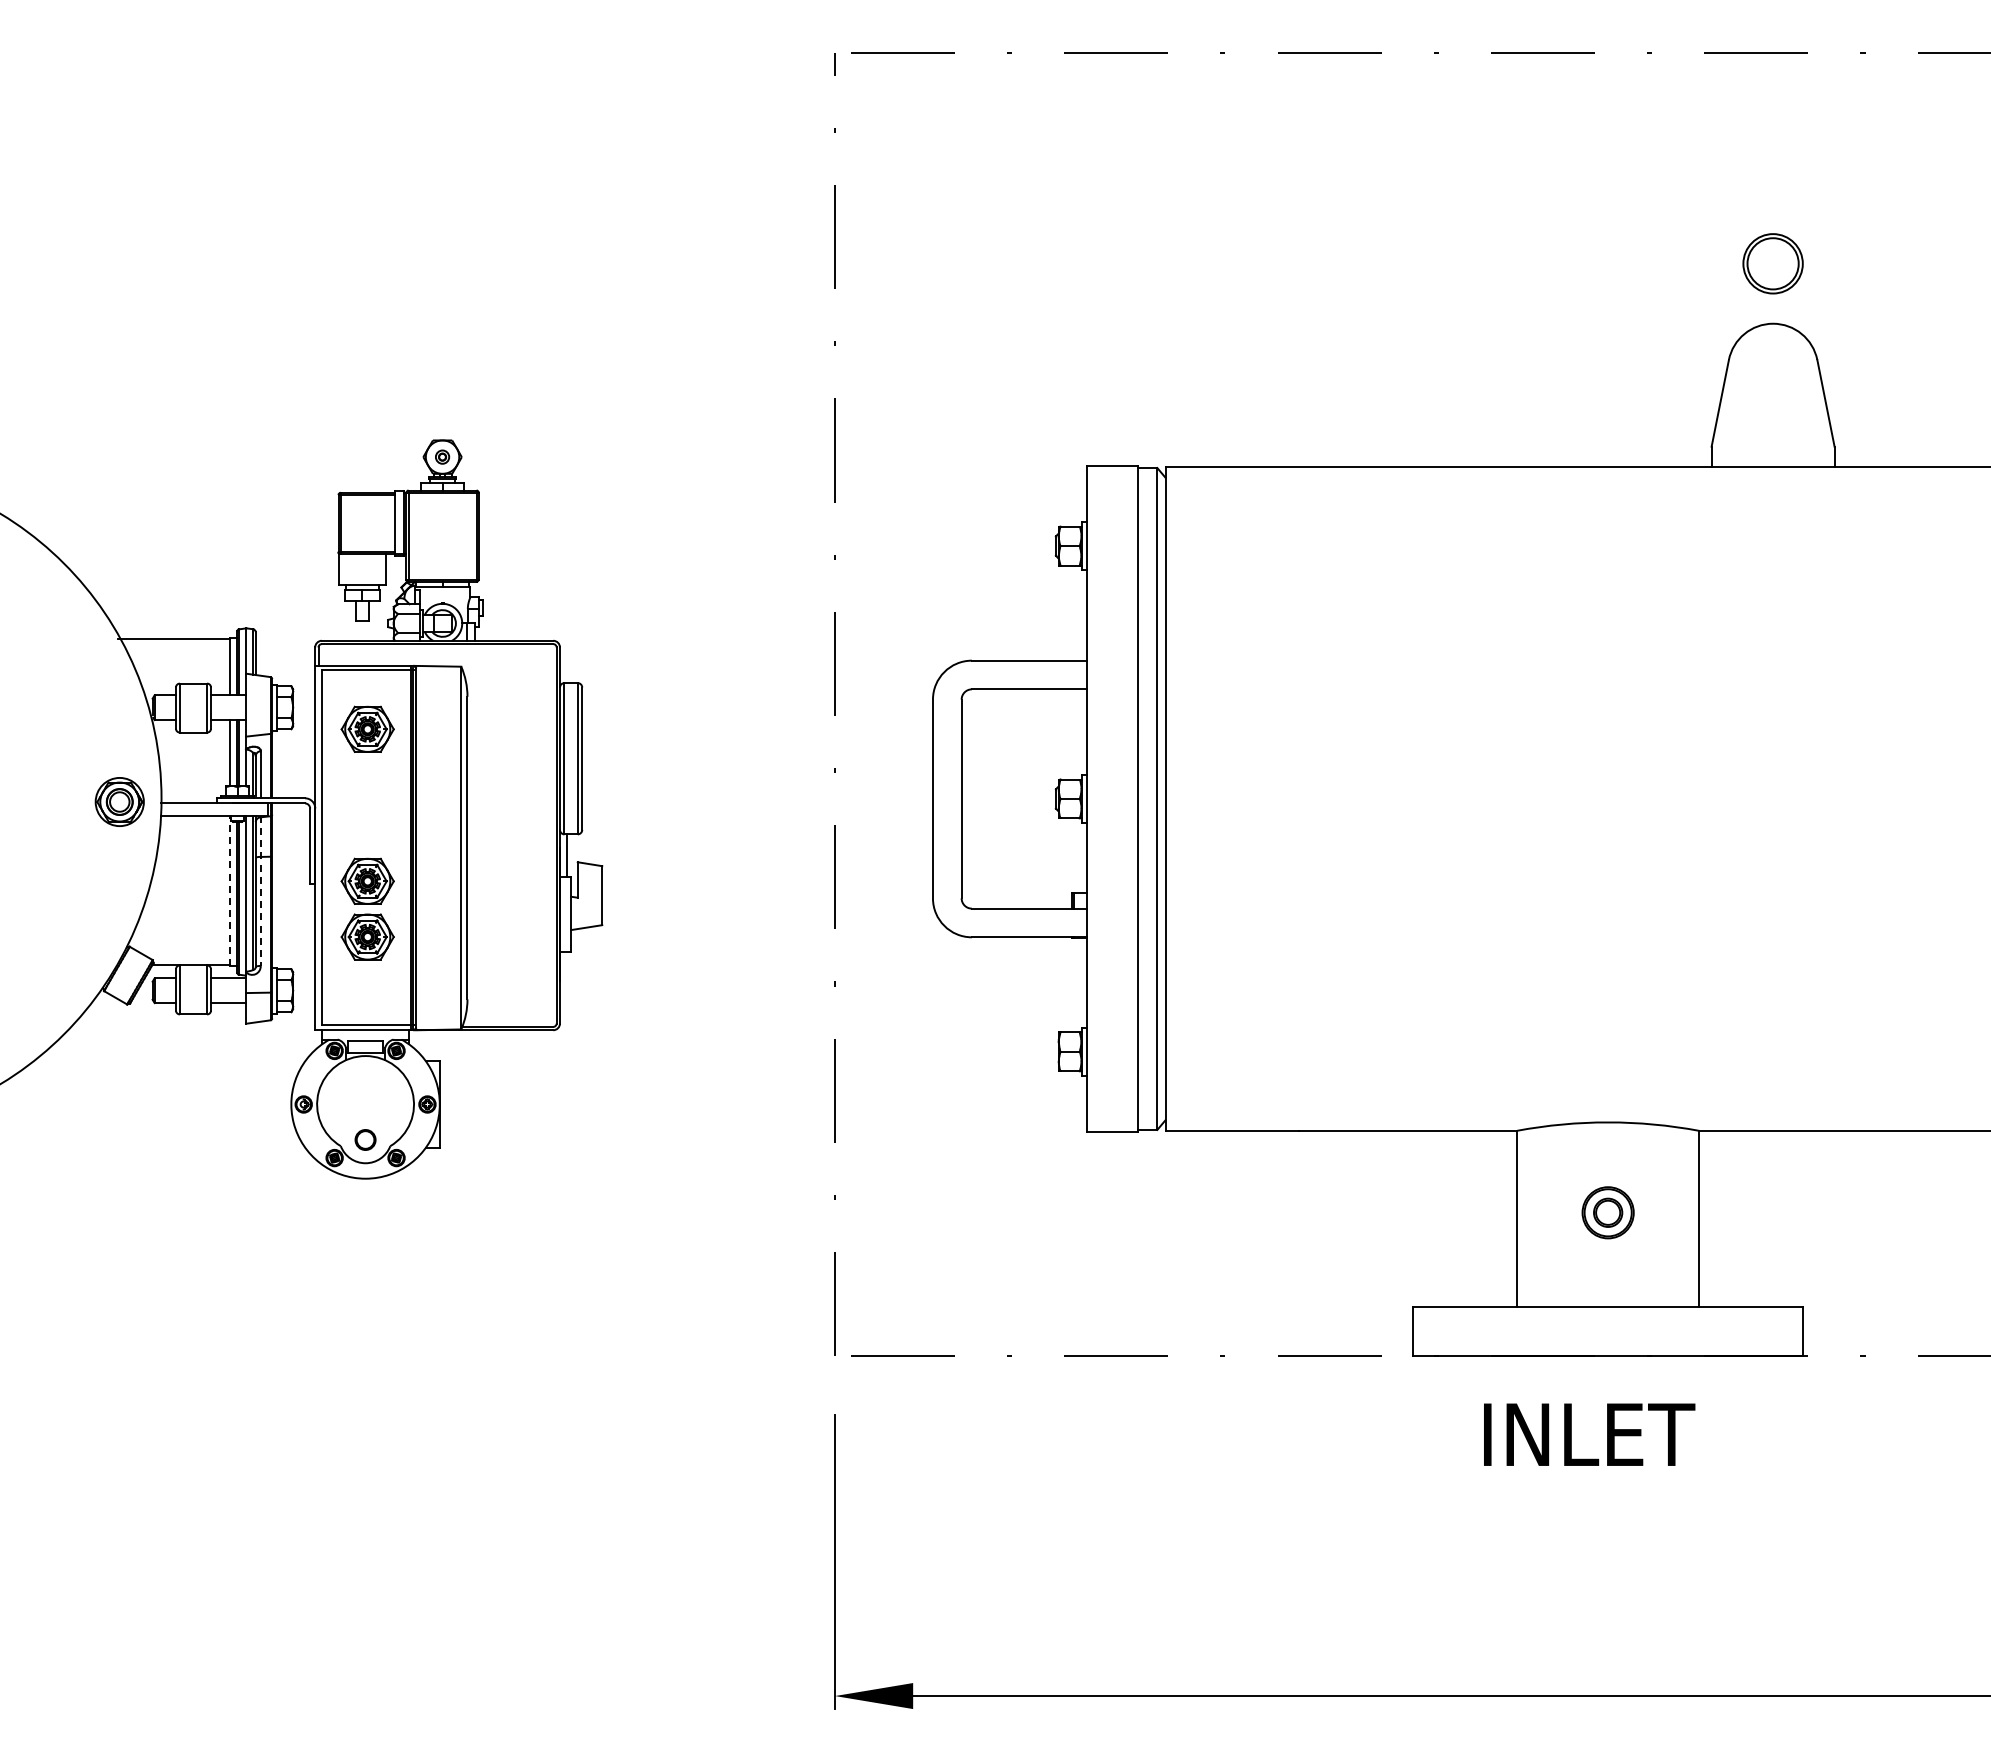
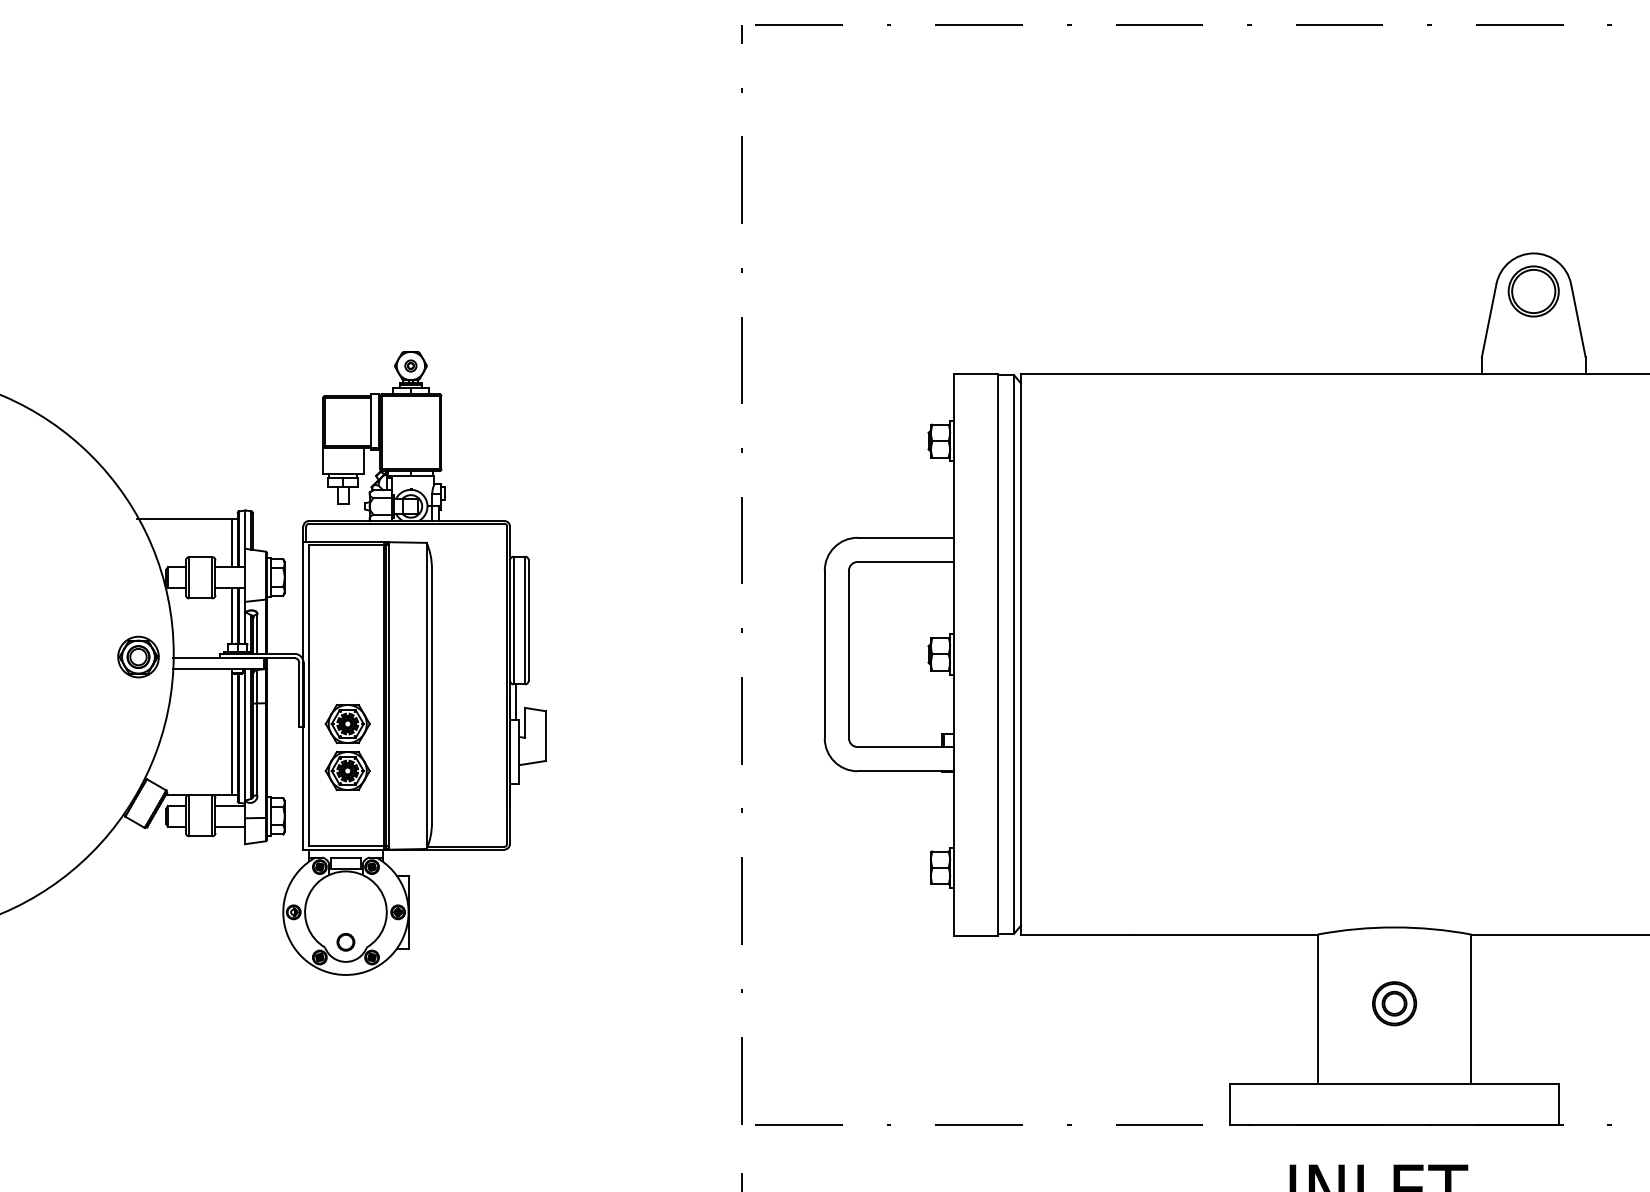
part: (1772, 263) -> (1533, 291), moved
part: (367, 728) -> (347, 595), removed
line: (230, 890) -> (231, 731), dashed -> solid
line: (260, 891) -> (257, 732), dashed -> solid

